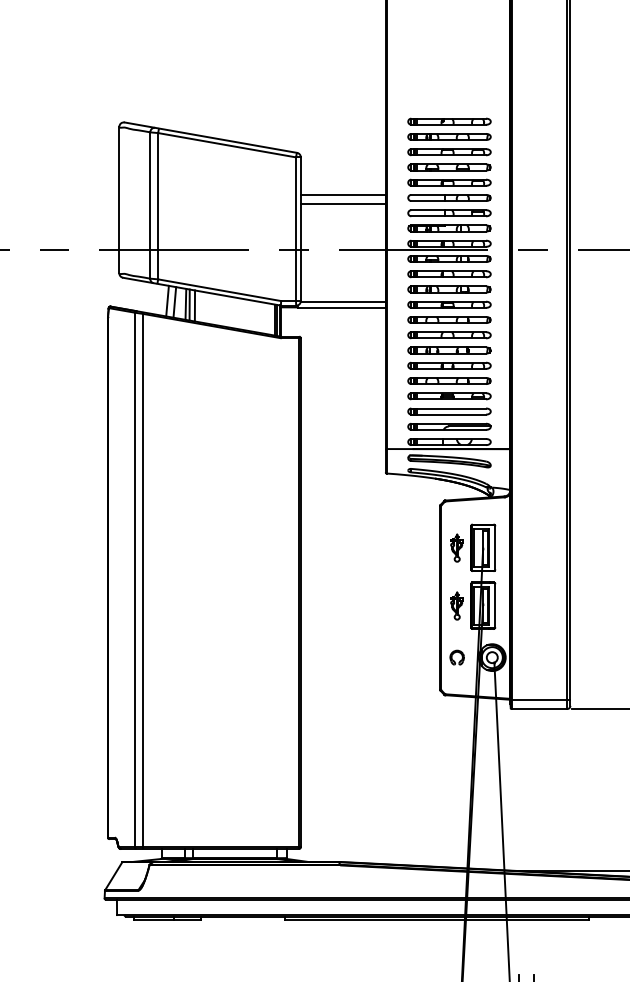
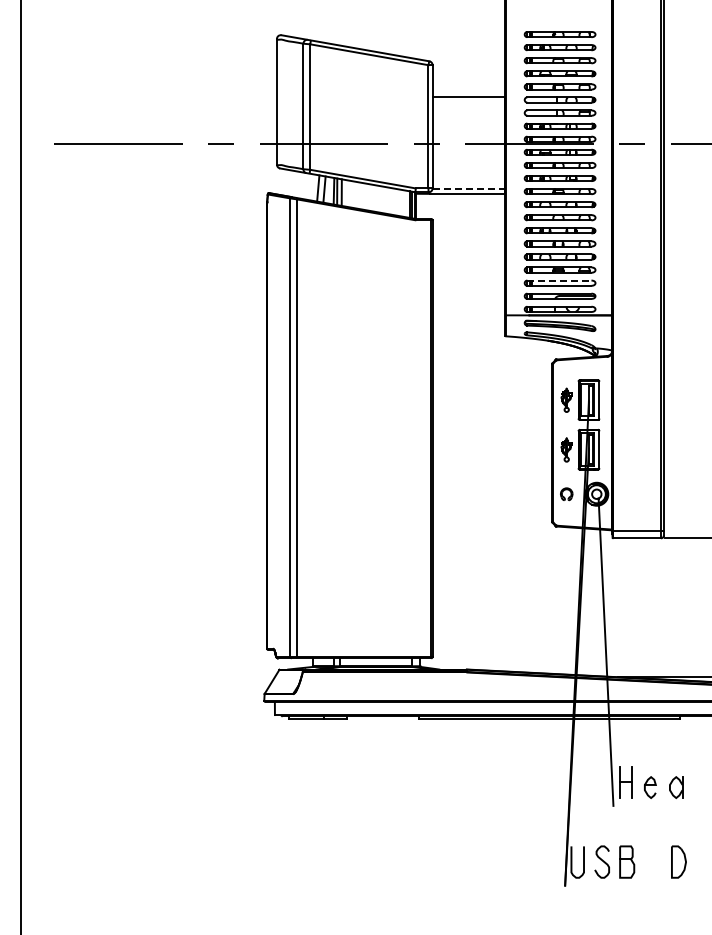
line: (342, 204) -> (468, 105), removed
line: (343, 301) -> (469, 188), solid -> dashed
line: (448, 408) -> (559, 280), solid -> dashed

